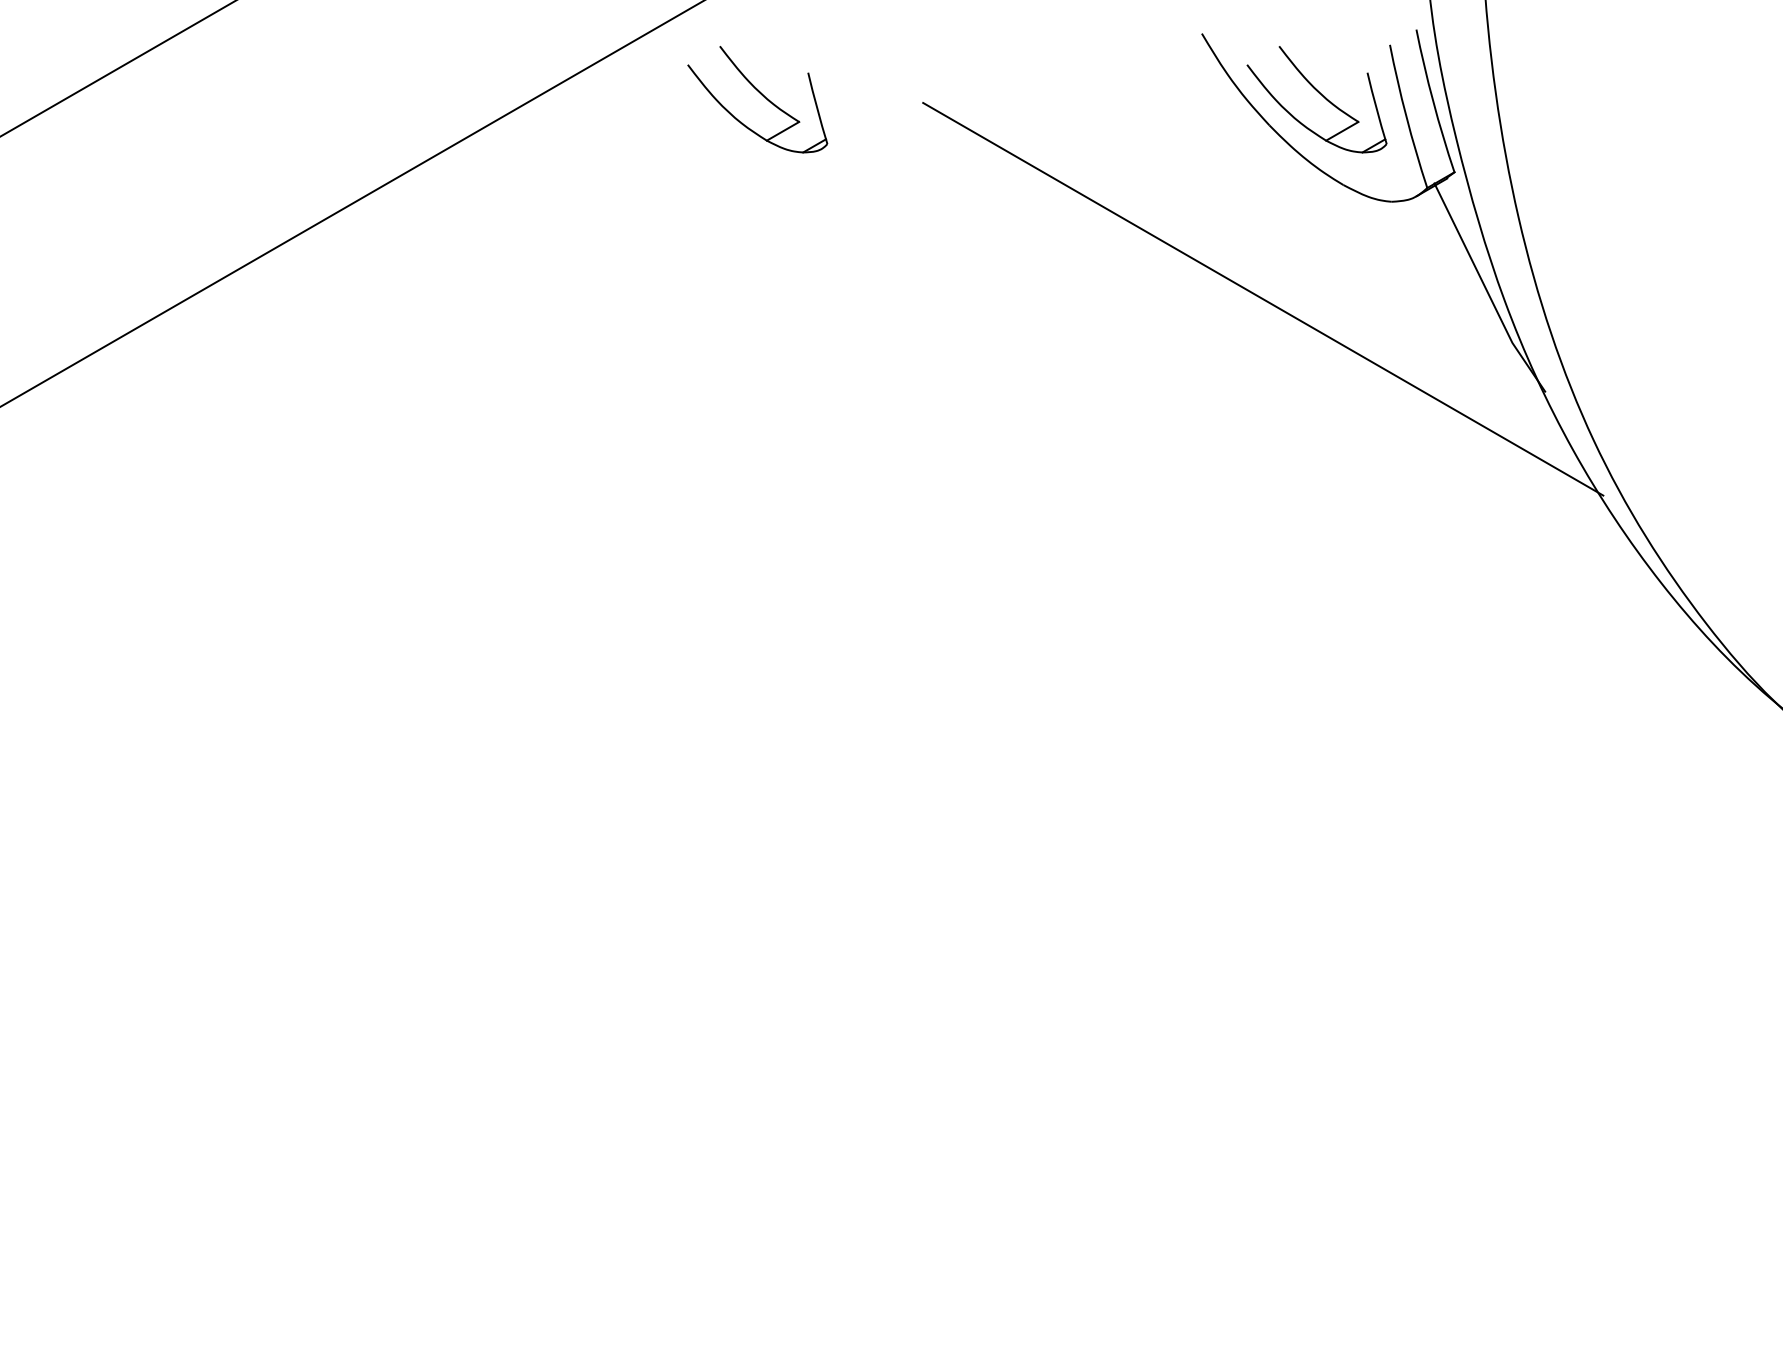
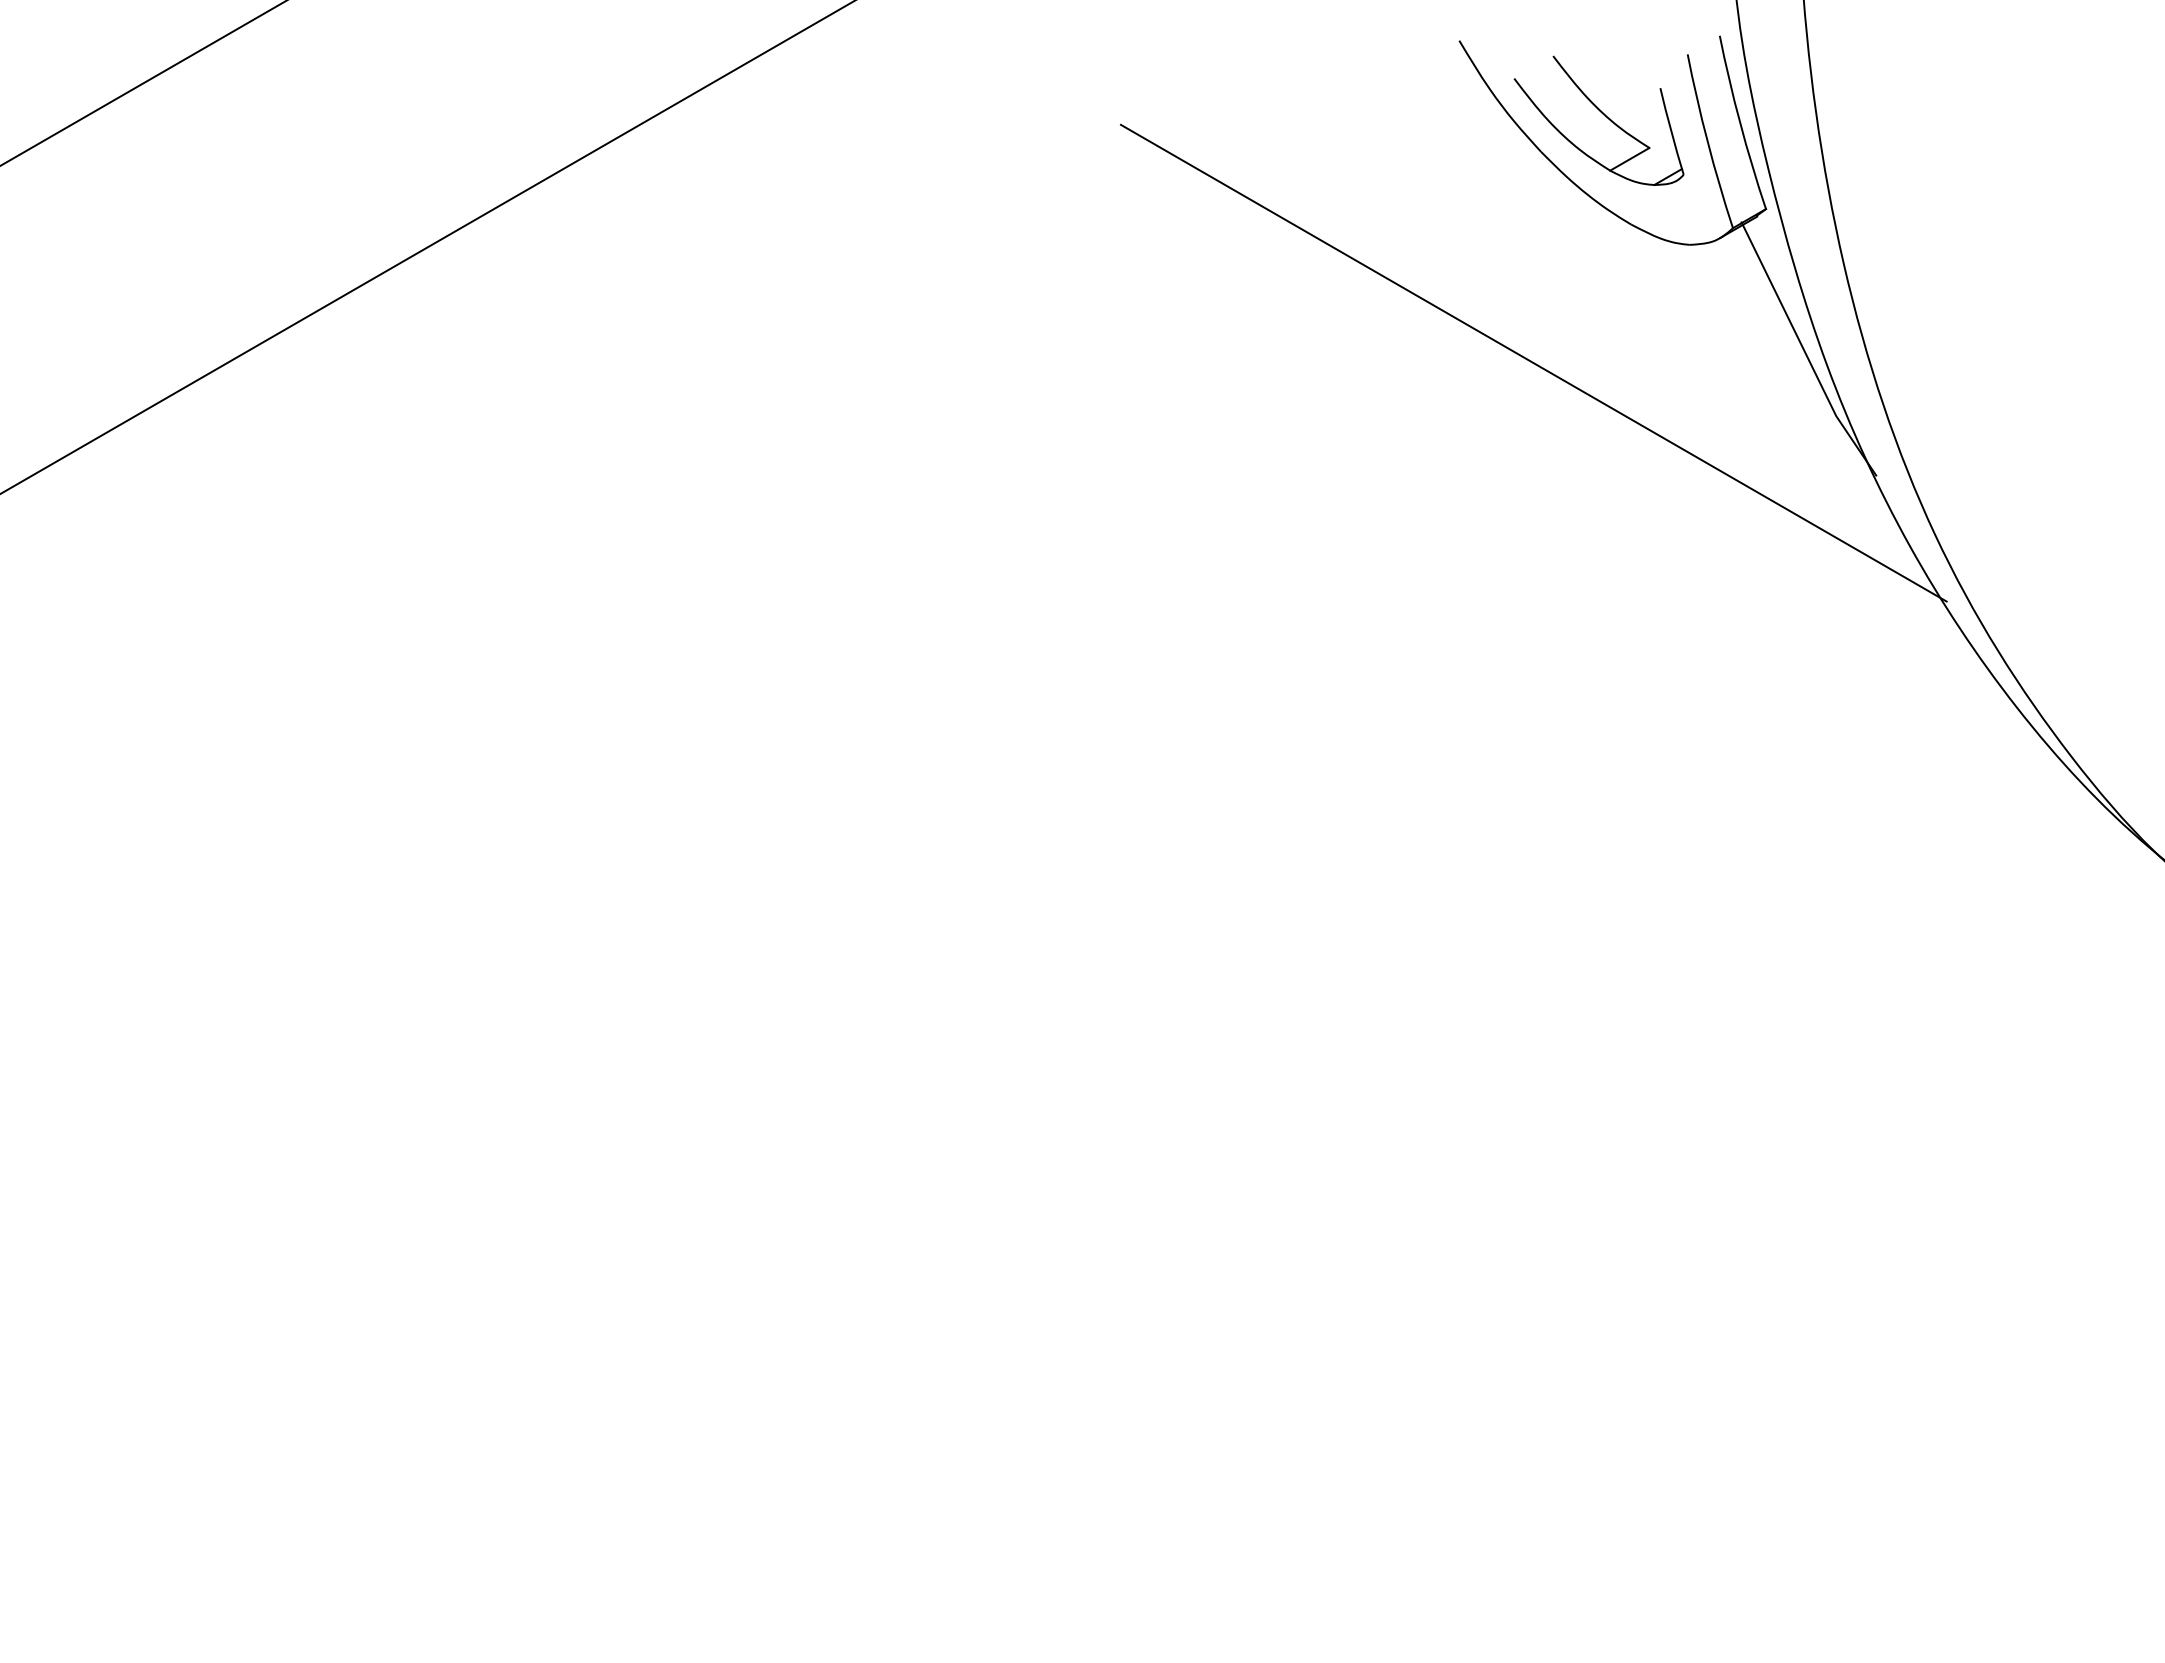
part: (761, 95) -> (924, 115), removed

